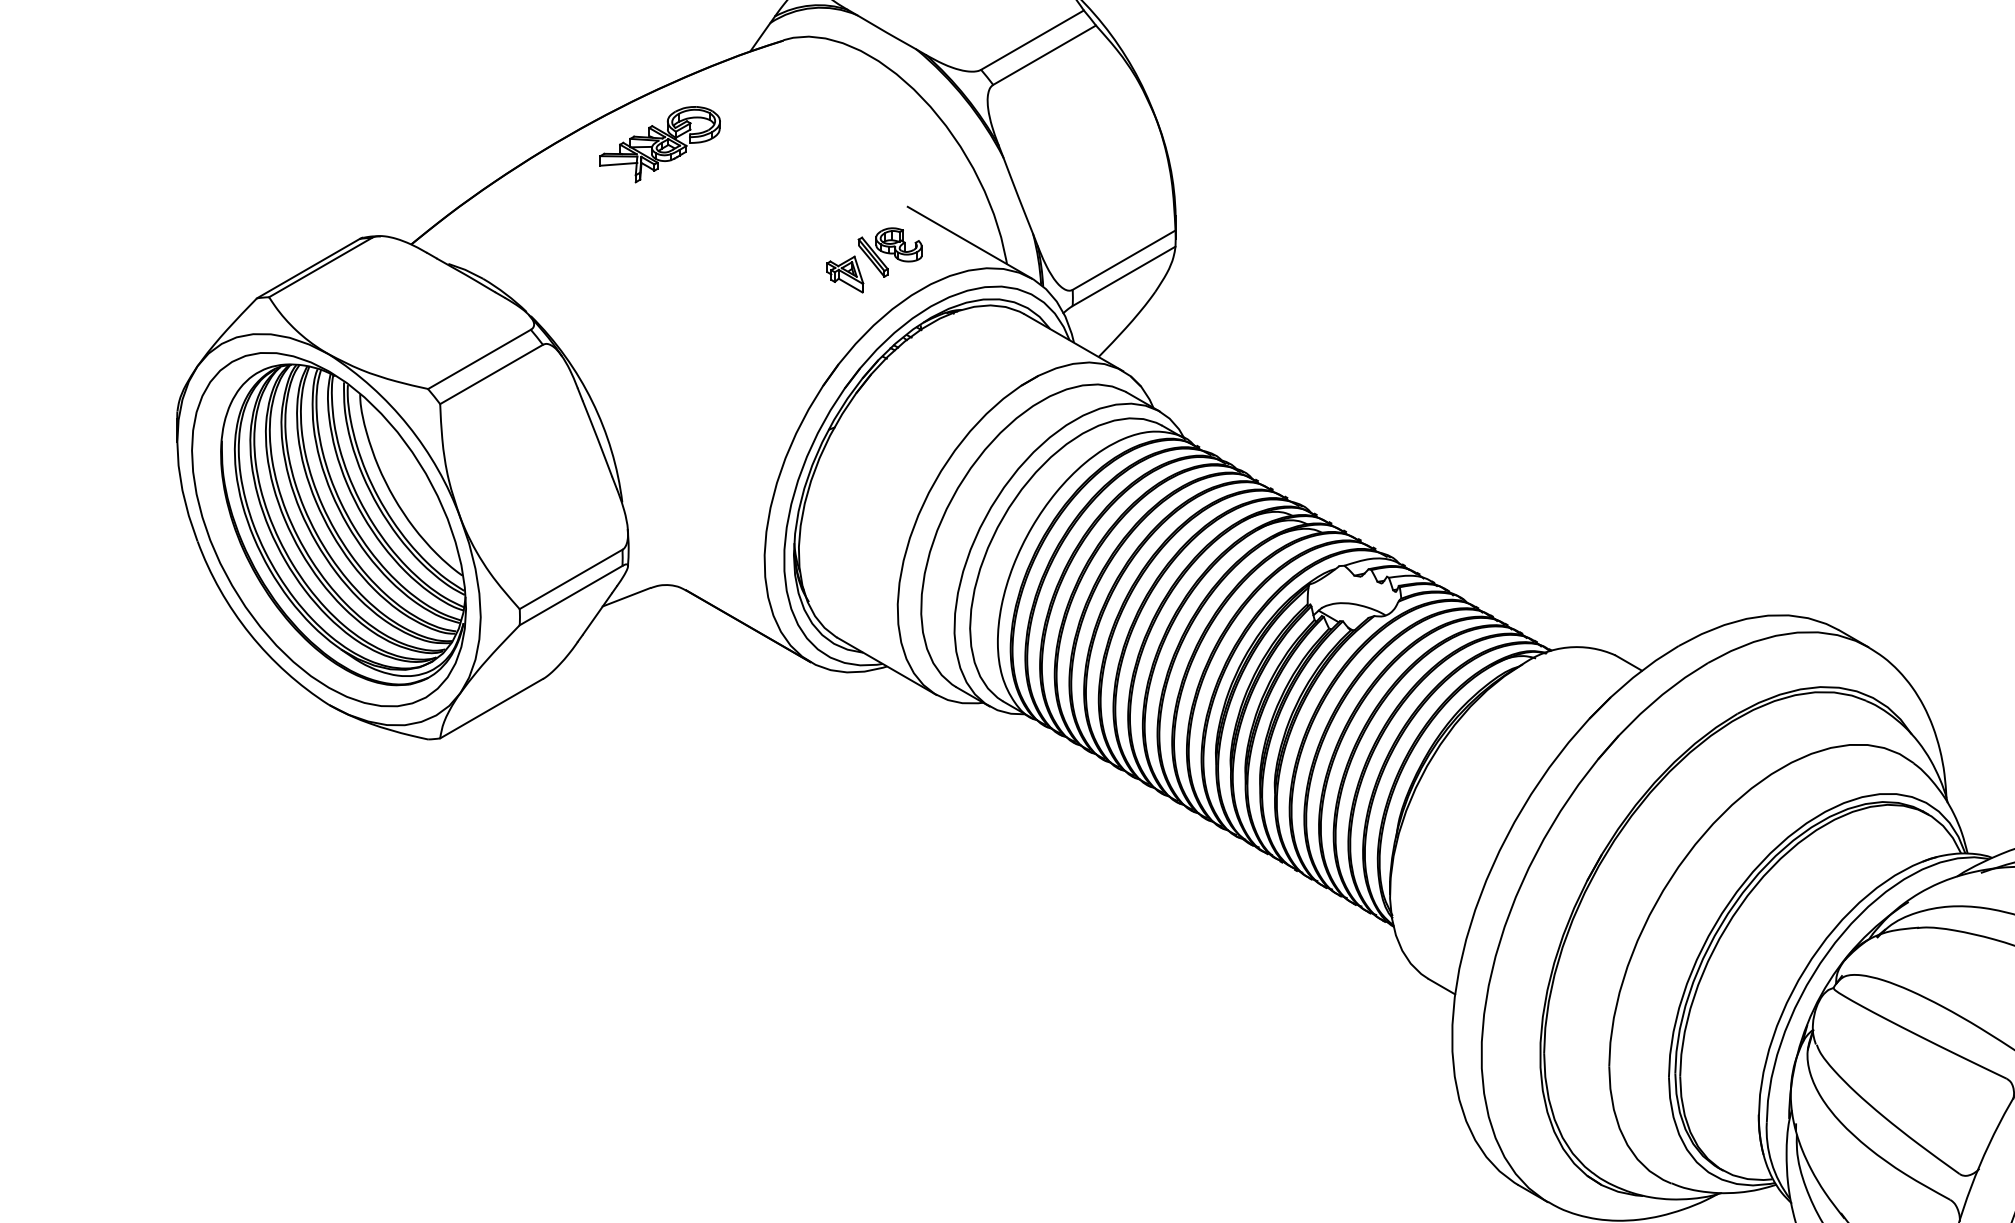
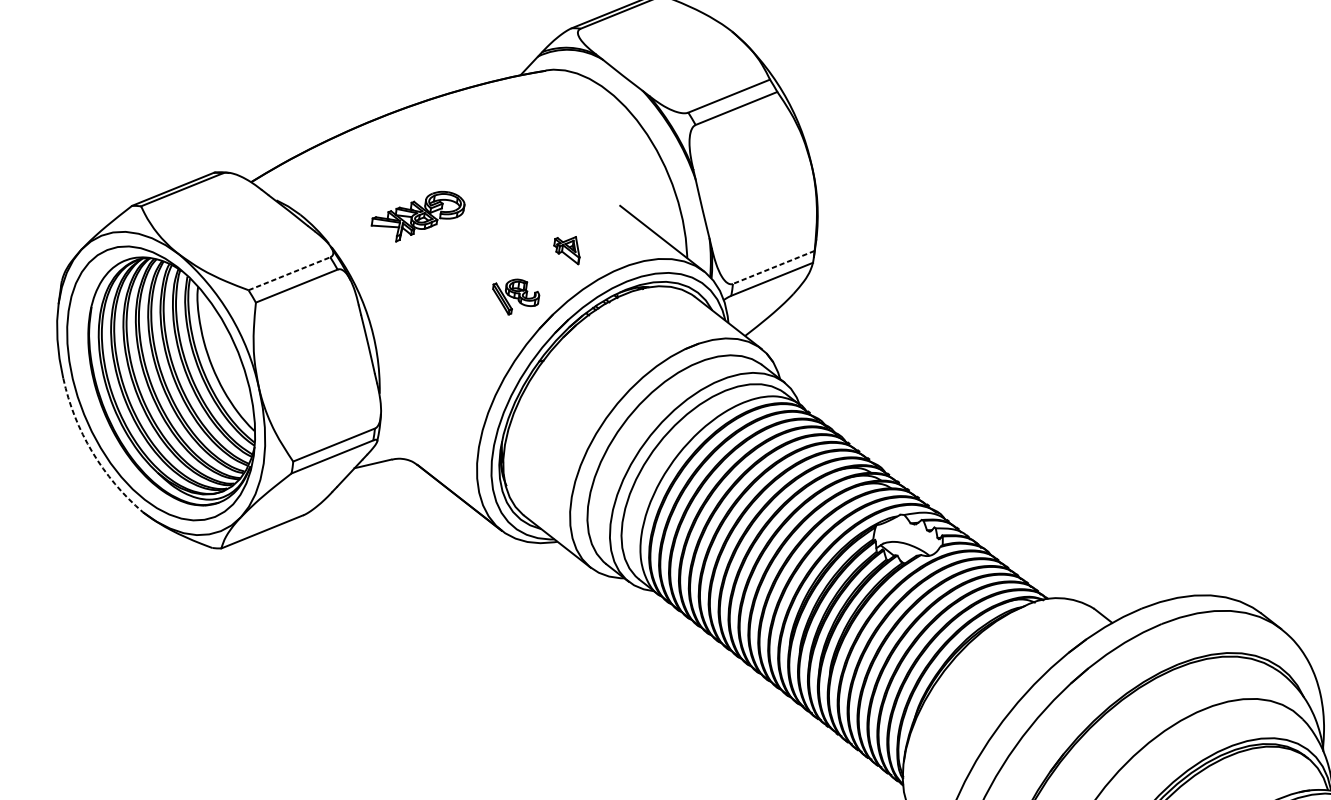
part: (659, 144) -> (417, 216), moved
part: (889, 252) -> (514, 297), moved
line: (1123, 260) -> (773, 267), solid -> dashed
line: (479, 359) -> (289, 273), solid -> dashed
arc: (250, 633) -> (92, 451), solid -> dashed

